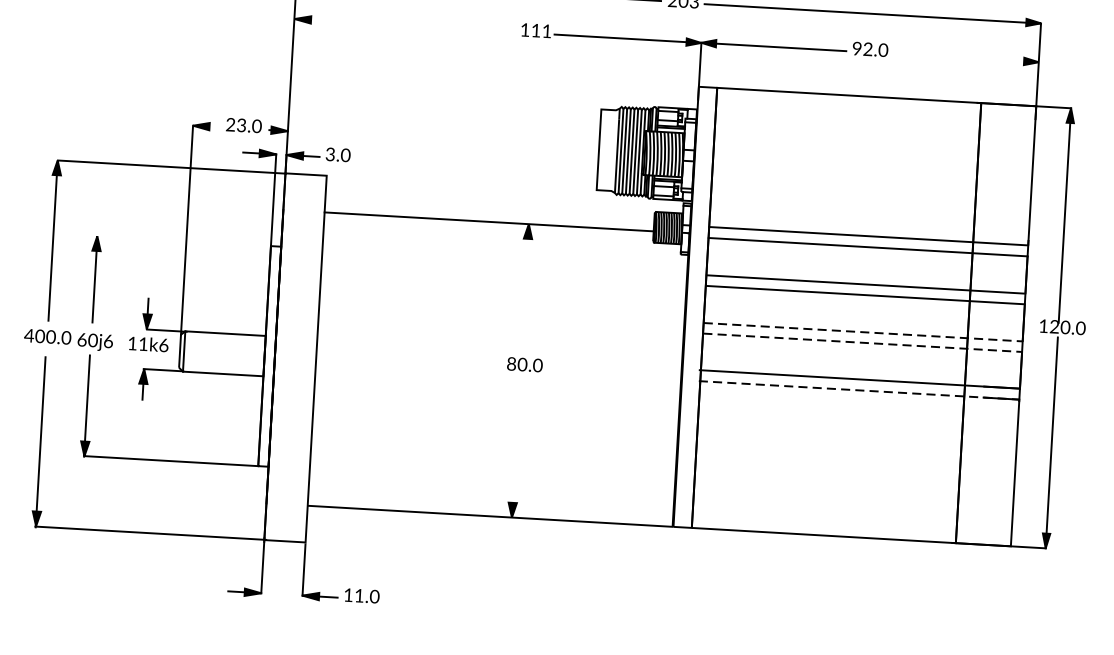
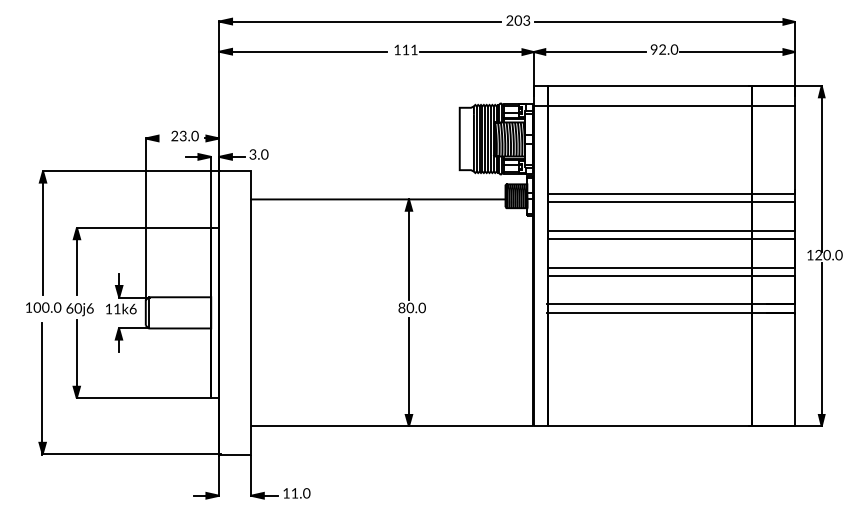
line: (402, 24) -> (302, 51), added
line: (963, 57) -> (736, 51), added
line: (865, 121) -> (663, 105), added
line: (184, 240) -> (144, 227), added
line: (524, 288) -> (408, 249), added
line: (864, 331) -> (672, 267), dashed -> solid
text: (28, 335) -> (28, 307), 400.0 -> 100.0
line: (863, 343) -> (672, 276), dashed -> solid
line: (858, 389) -> (670, 312), dashed -> solid
line: (515, 447) -> (408, 372), added

